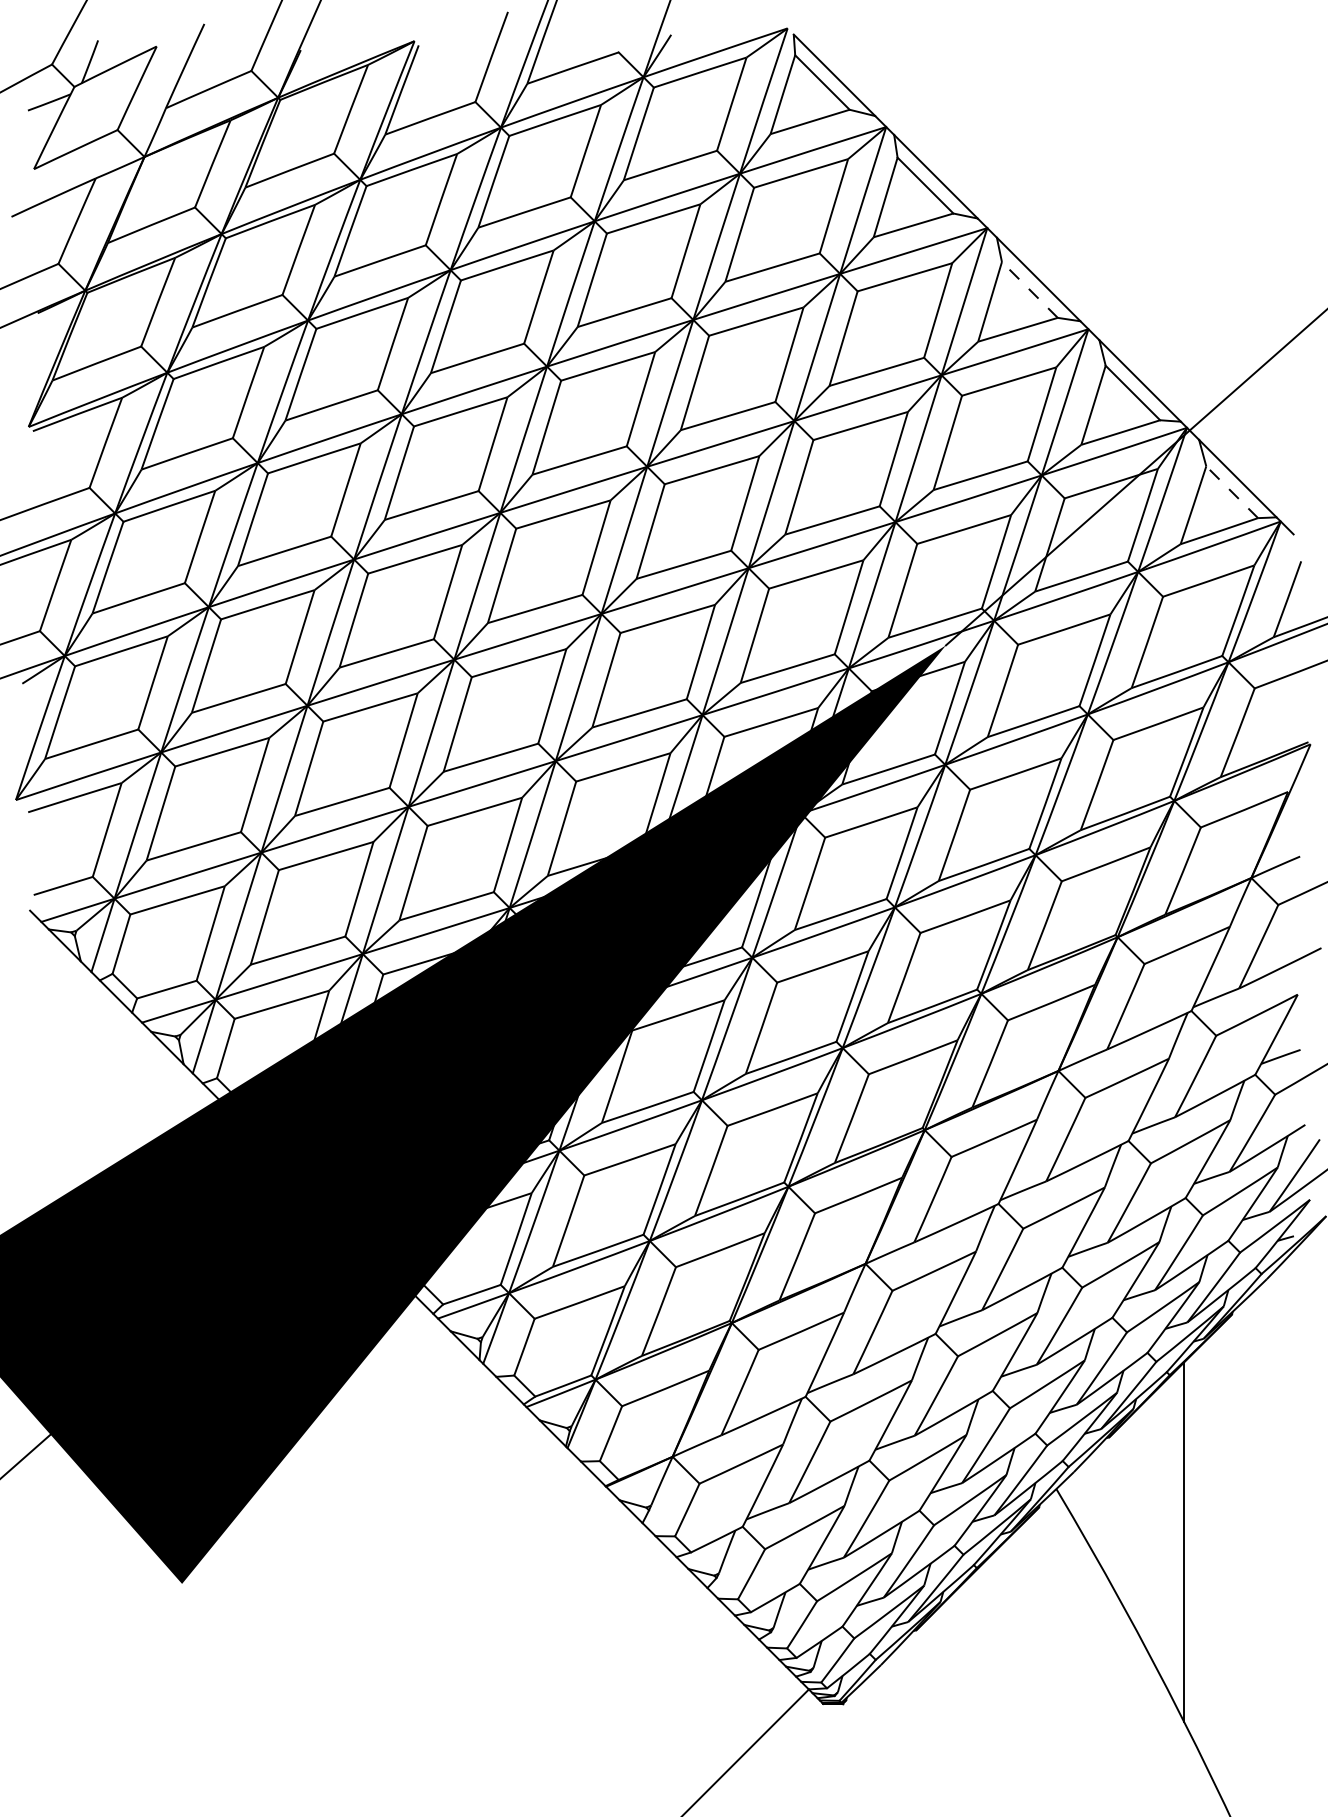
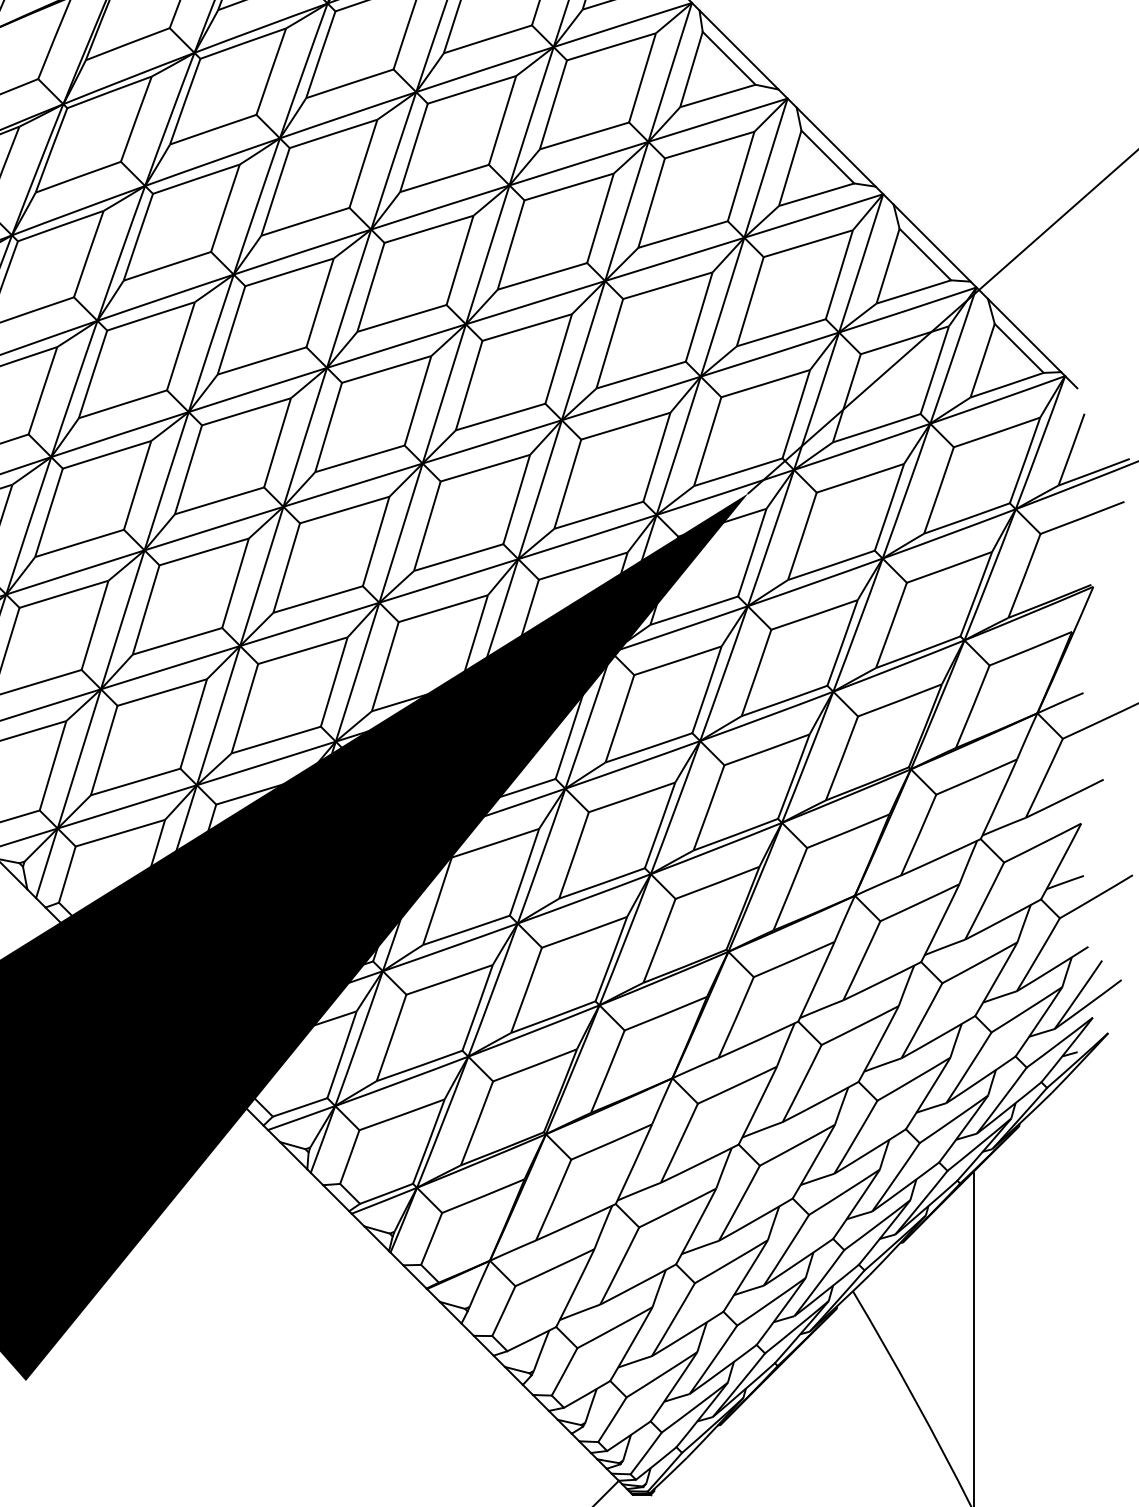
line: (1029, 289) -> (827, 156), dashed -> solid
line: (1232, 492) -> (1019, 348), dashed -> solid

